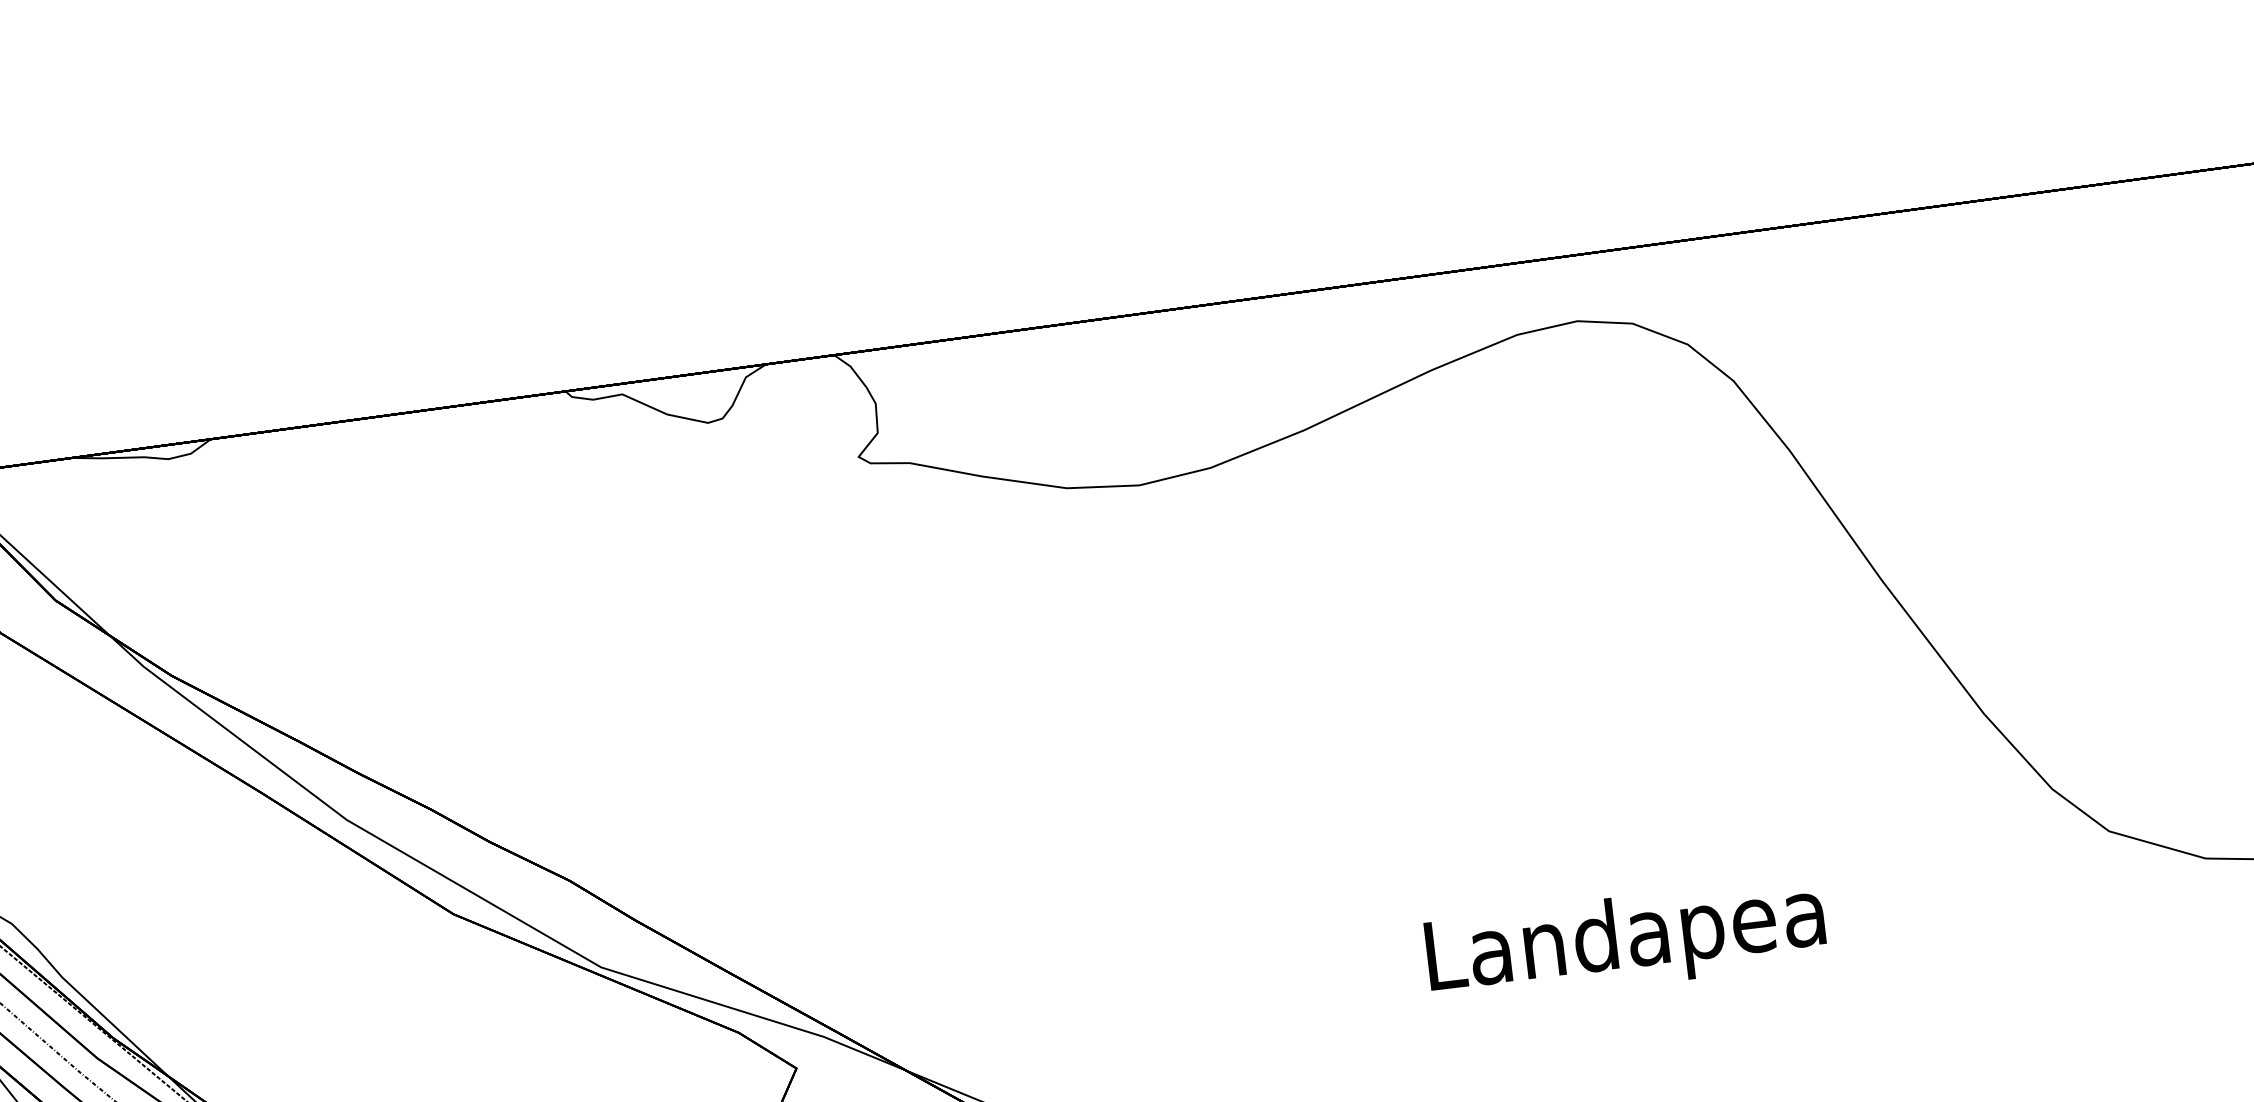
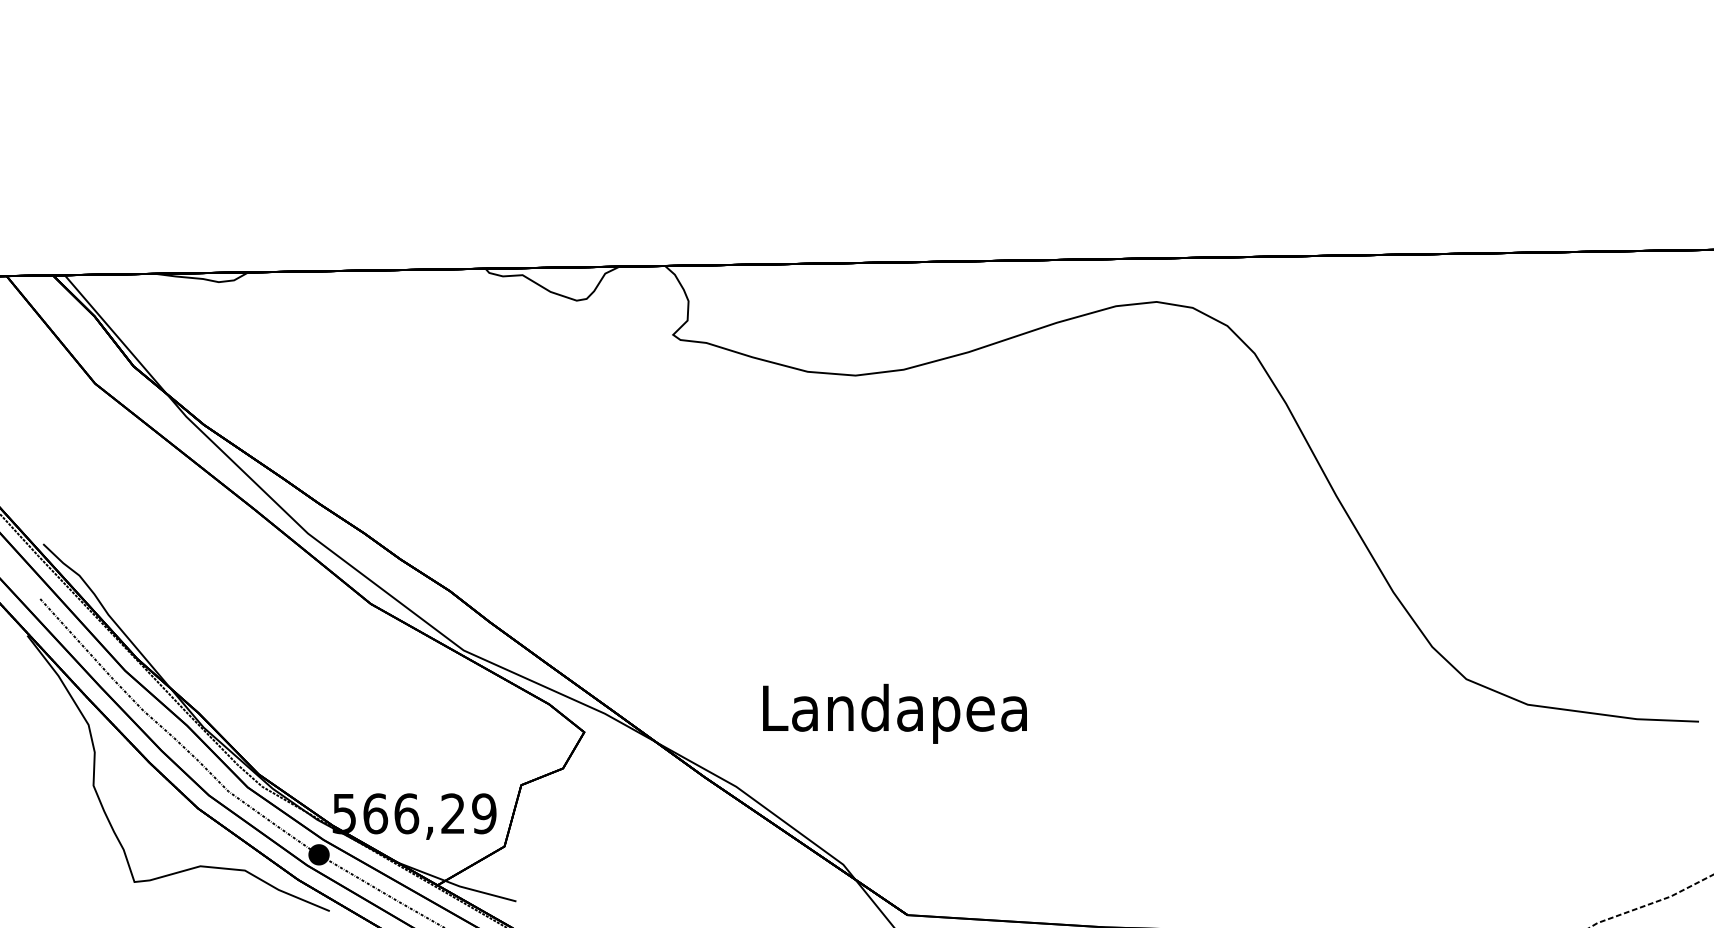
text: (1625, 941) -> (894, 713), moved

